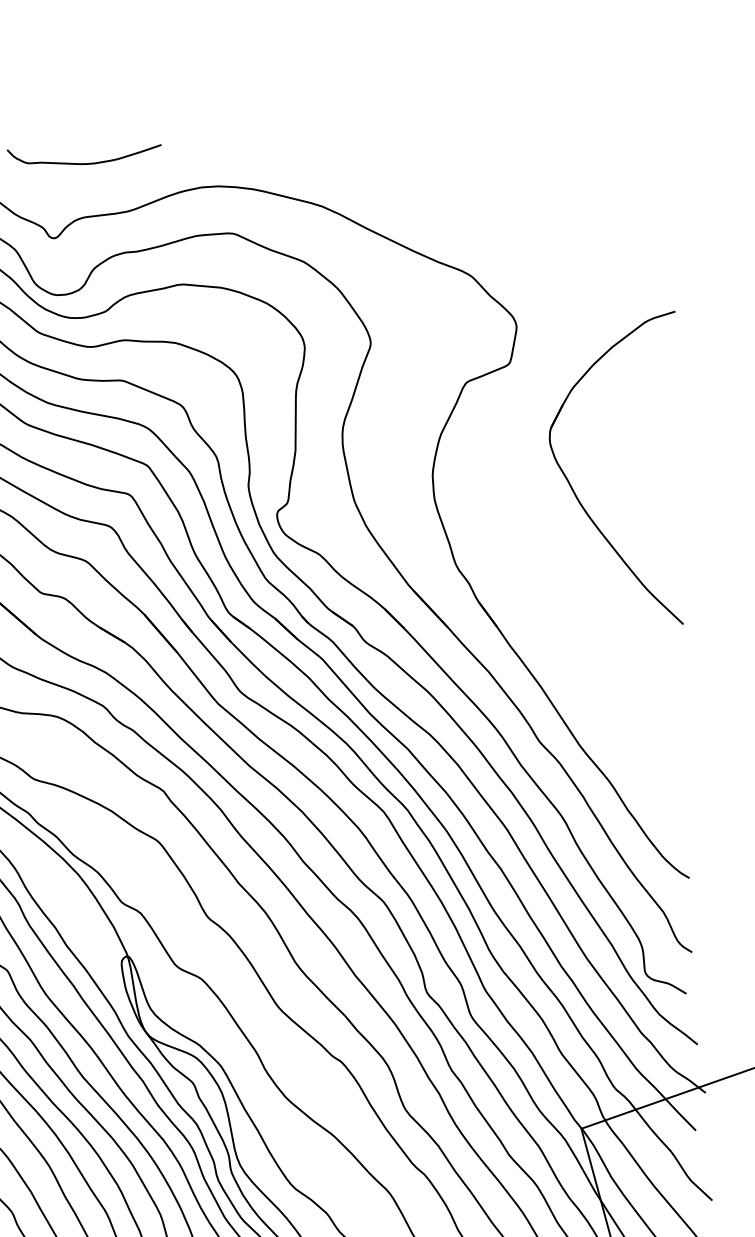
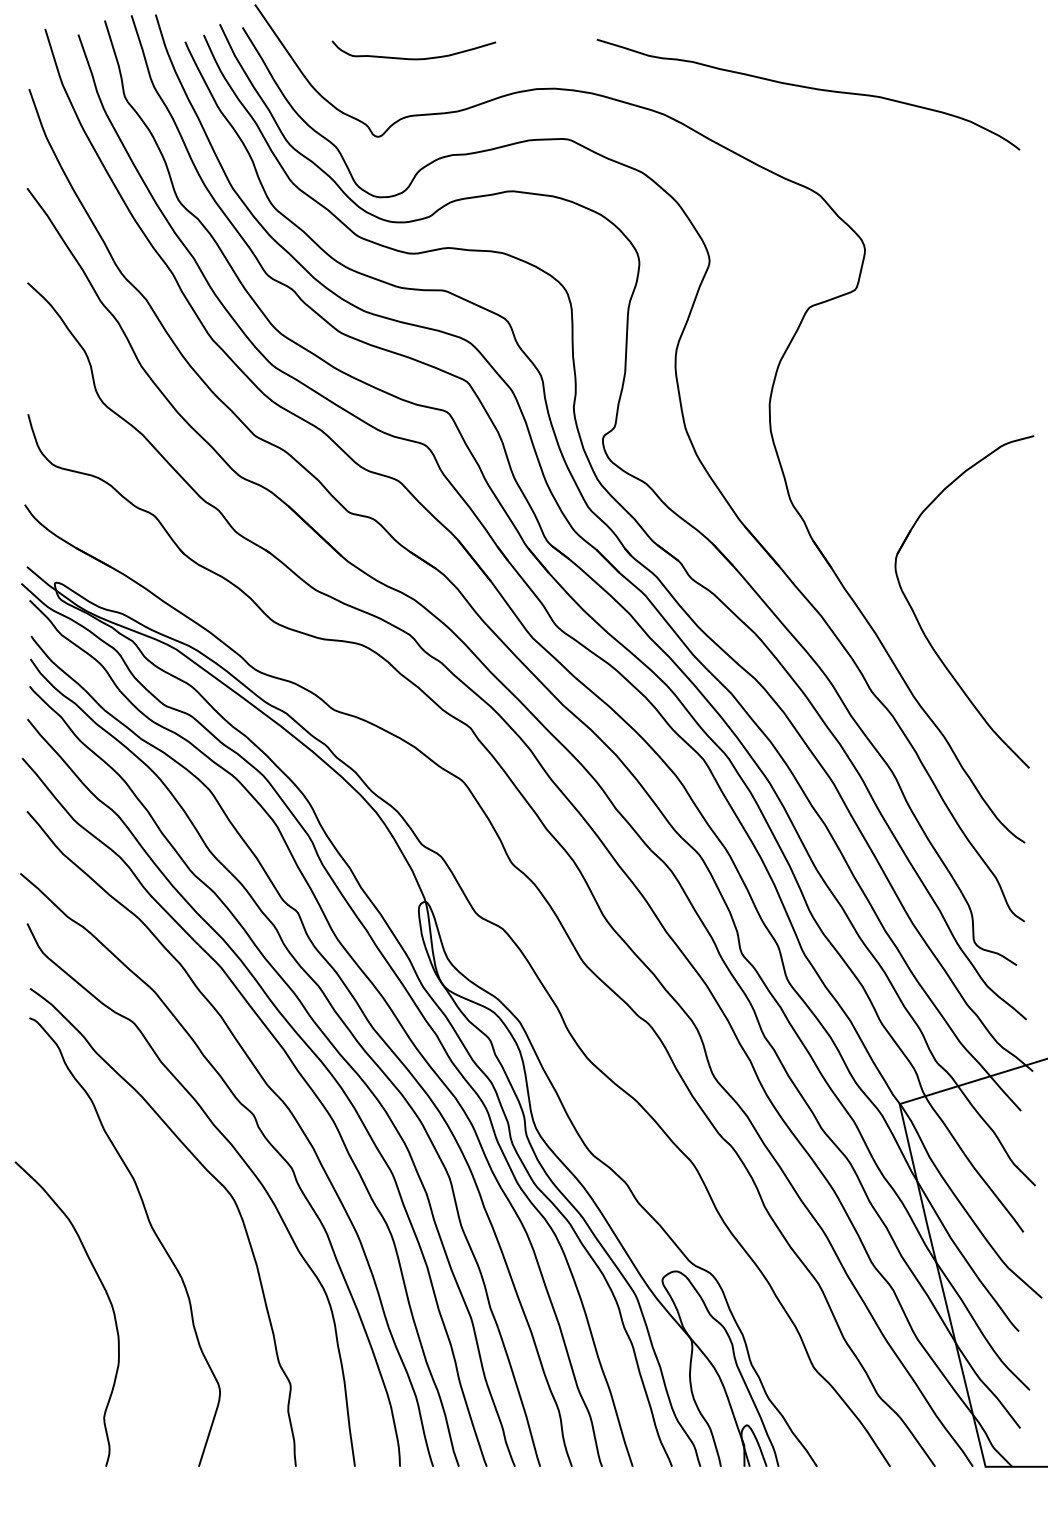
curve: (460, 177) -> (811, 89), added
part: (572, 486) -> (917, 617), moved

